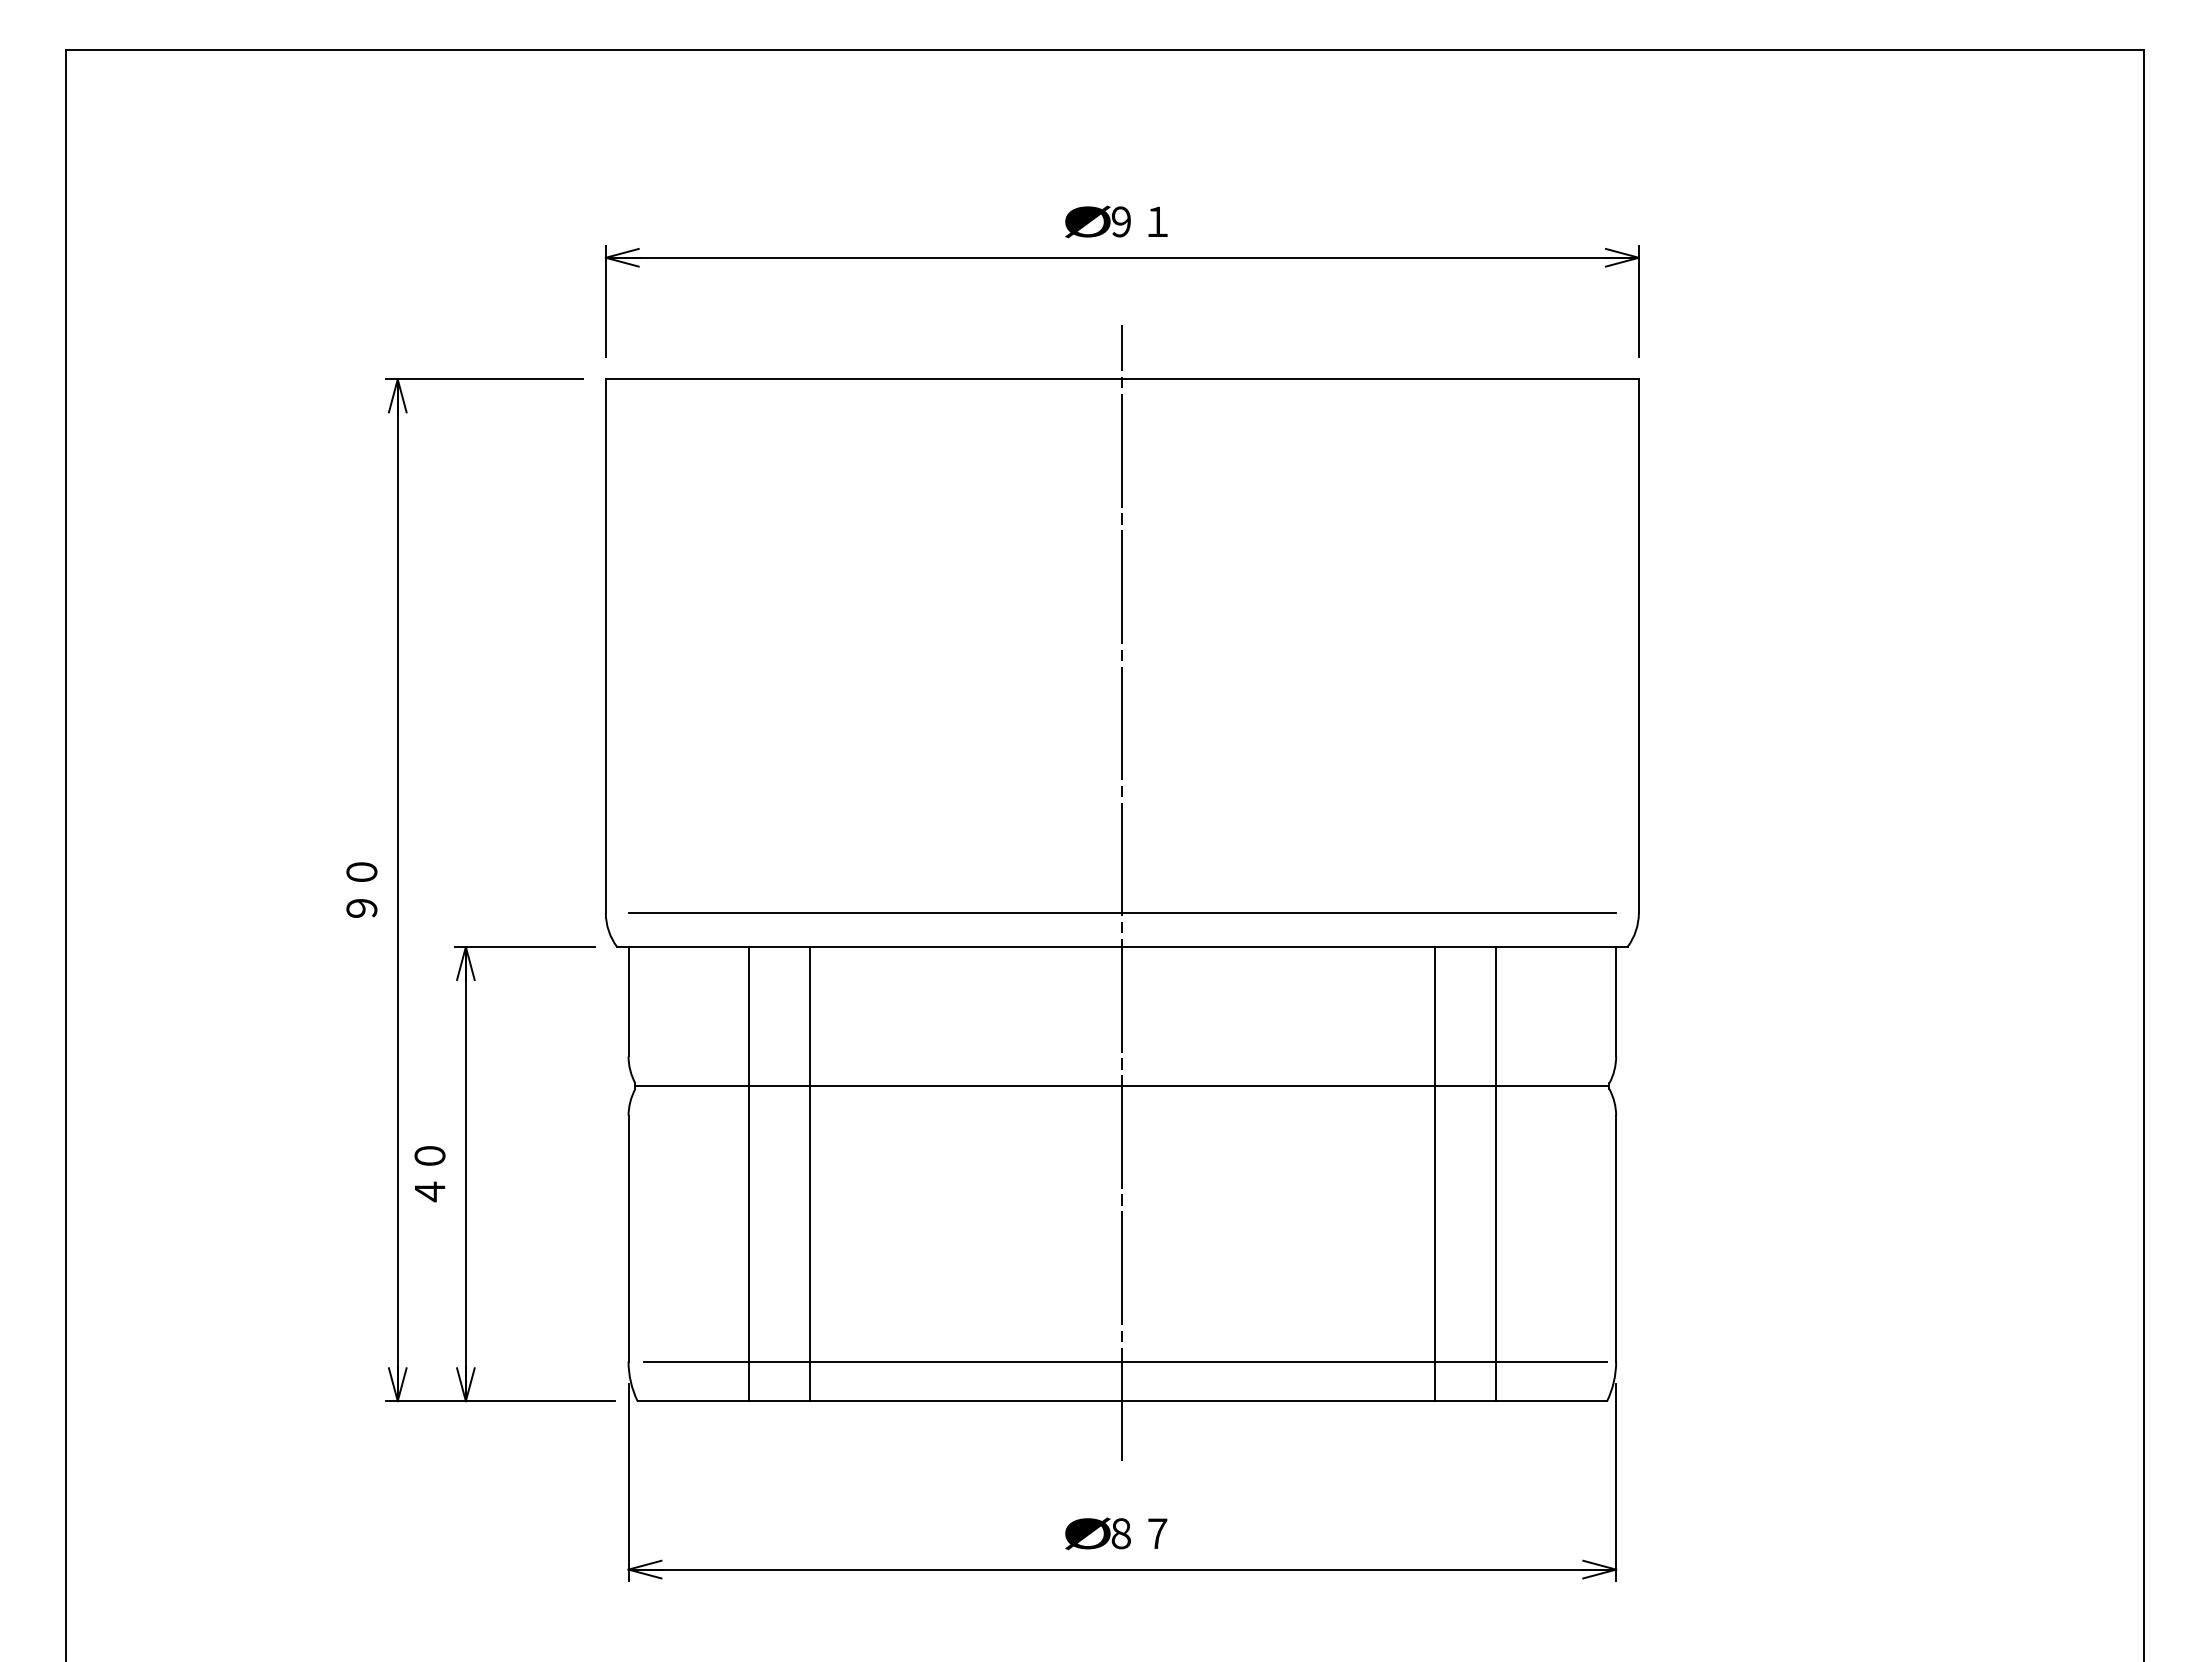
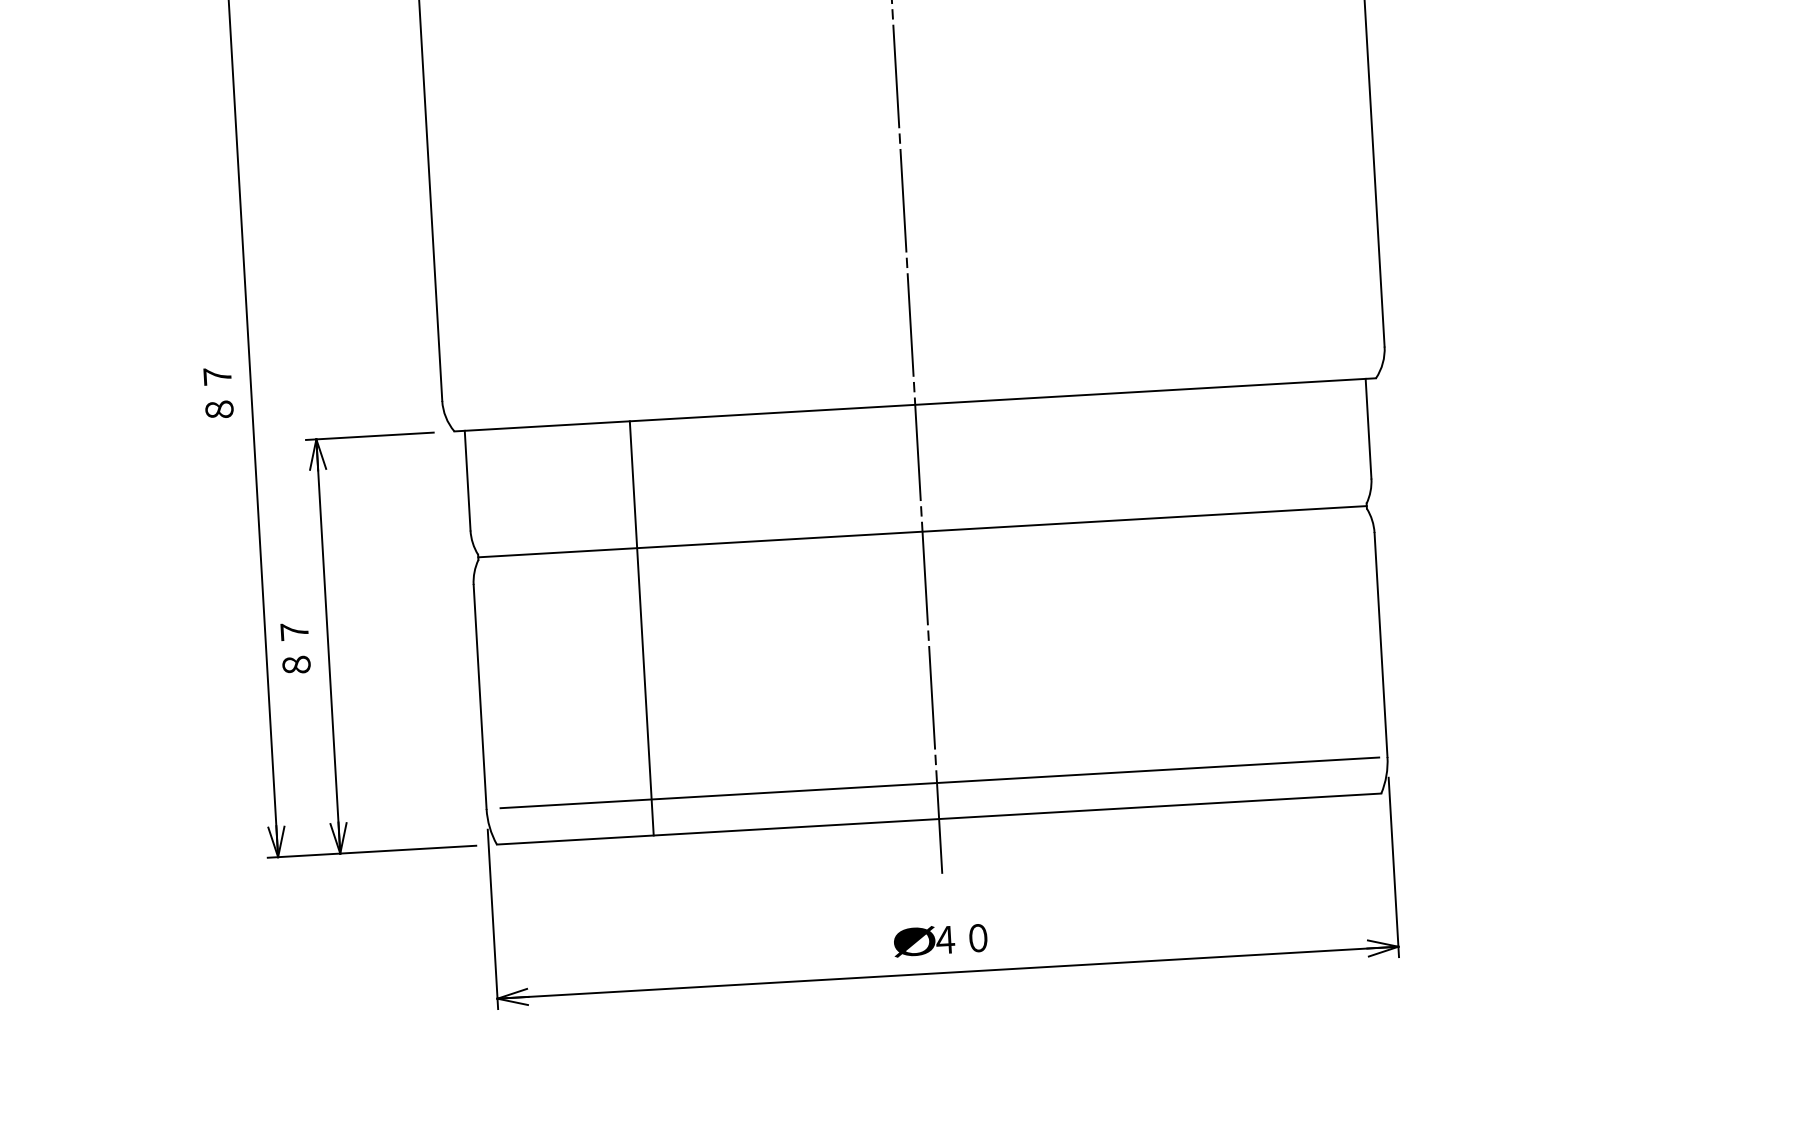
text: (361, 890) -> (218, 393), ９０ -> ８７
line: (1122, 913) -> (913, 374), removed
text: (429, 1174) -> (295, 648), ４０ -> ８７
line: (749, 1174) -> (587, 631), removed
line: (1435, 1174) -> (1212, 595), removed
line: (1495, 1174) -> (1267, 592), removed
text: (1139, 1533) -> (961, 938), ８７ -> ４０

